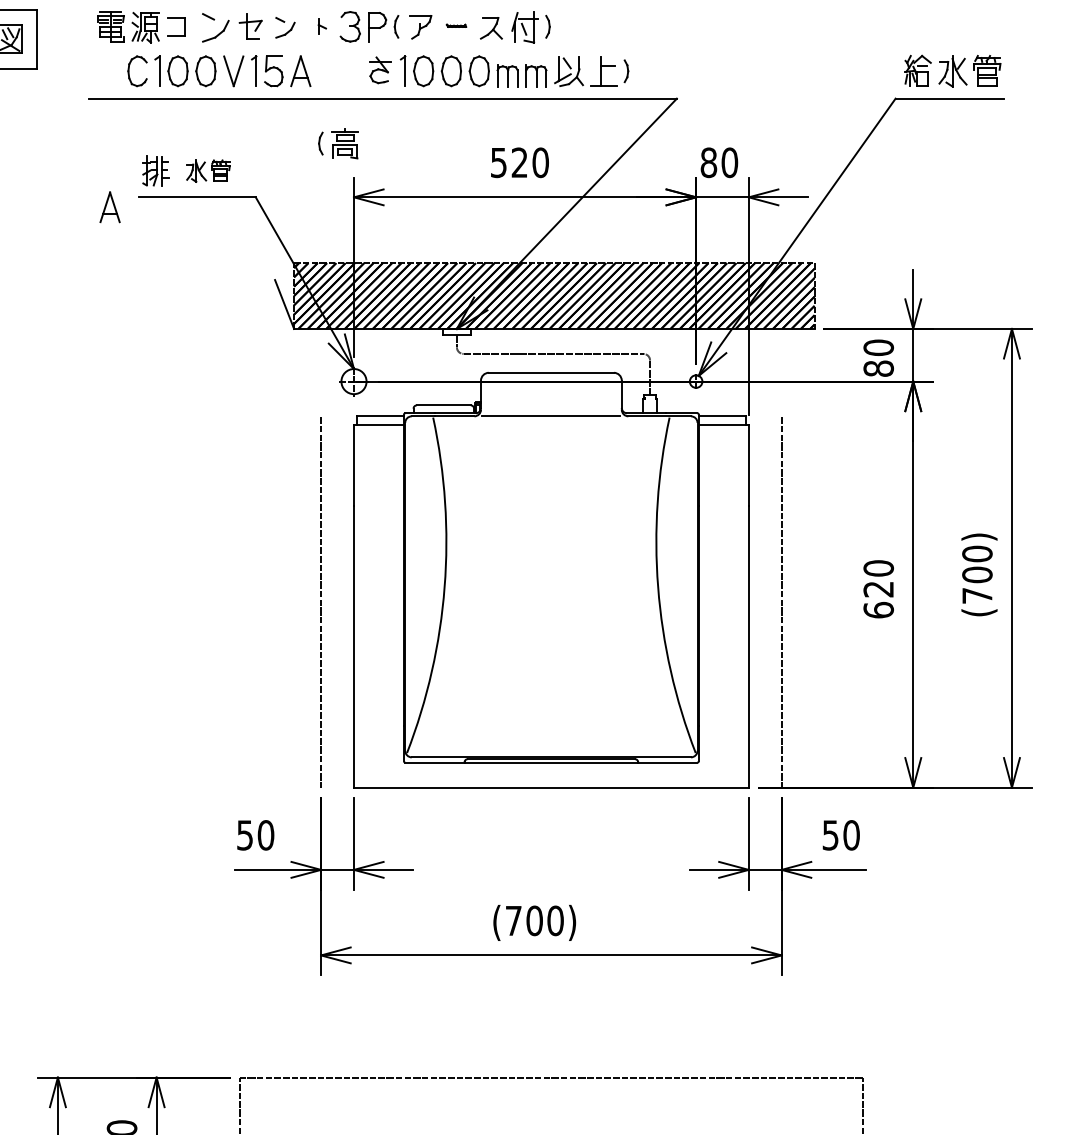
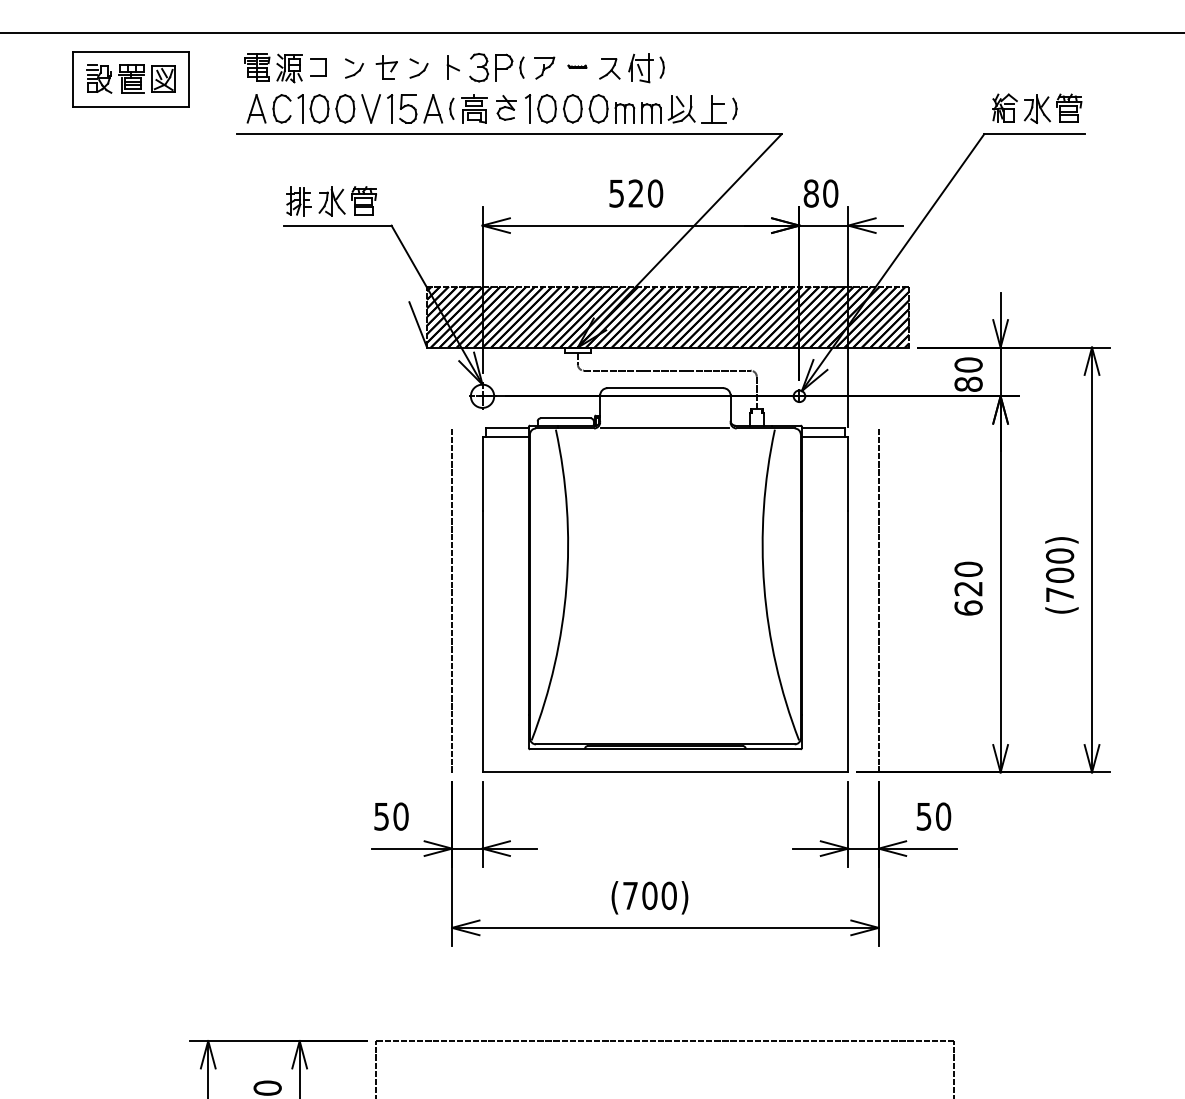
part: (321, 26) -> (452, 67), size x1.67
part: (215, 27) -> (354, 68), size x0.71
part: (338, 143) -> (468, 108), moved
part: (208, 171) -> (347, 201), size x1.43
part: (109, 206) -> (256, 108), moved

